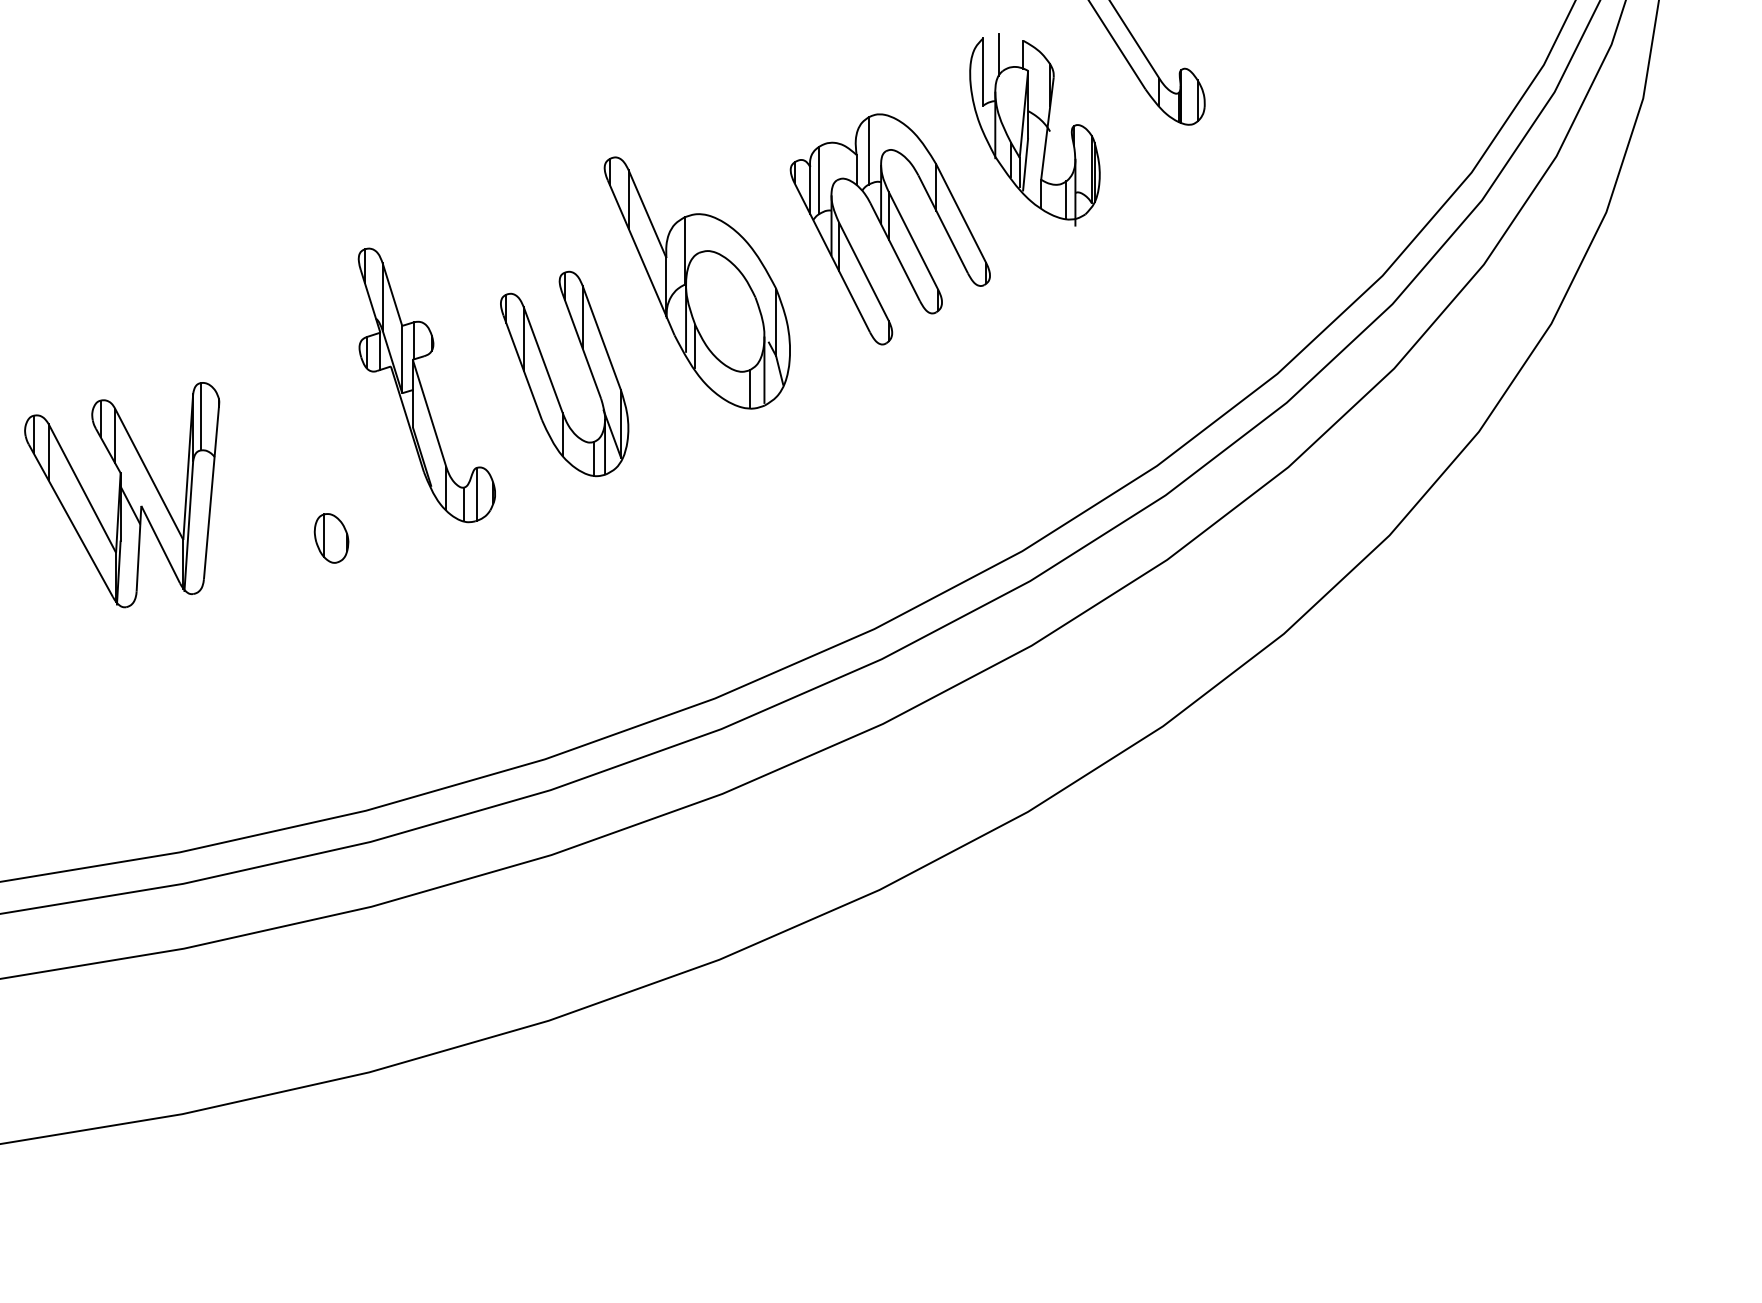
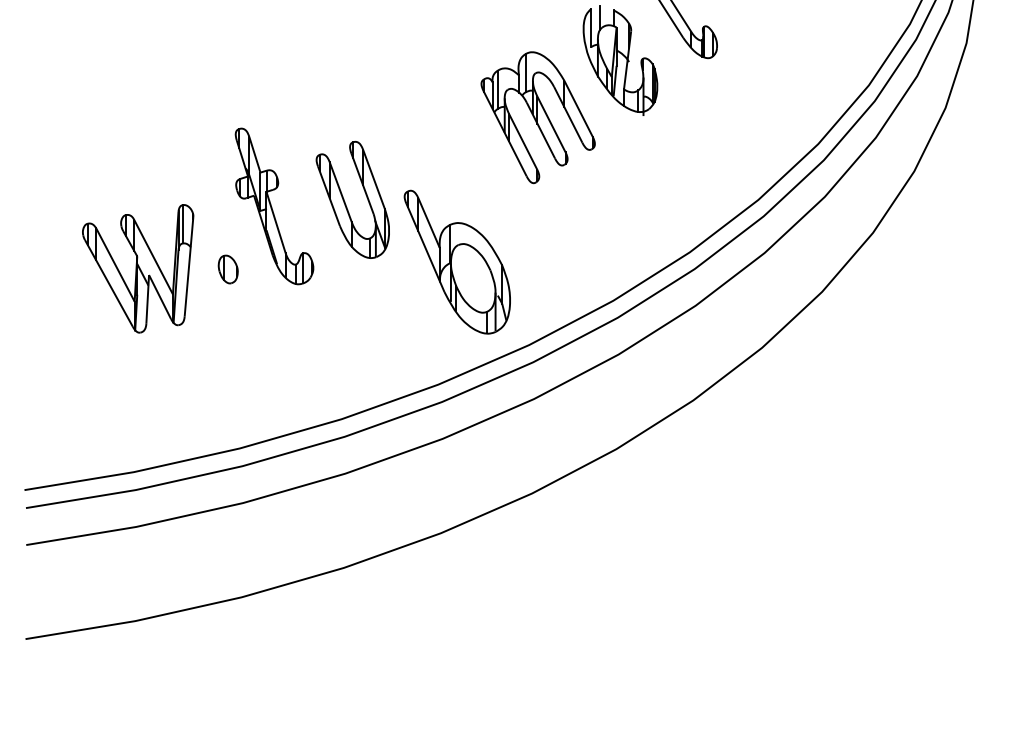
part: (695, 281) -> (456, 261), moved
part: (122, 494) -> (138, 268), moved
part: (330, 538) -> (227, 269), moved

